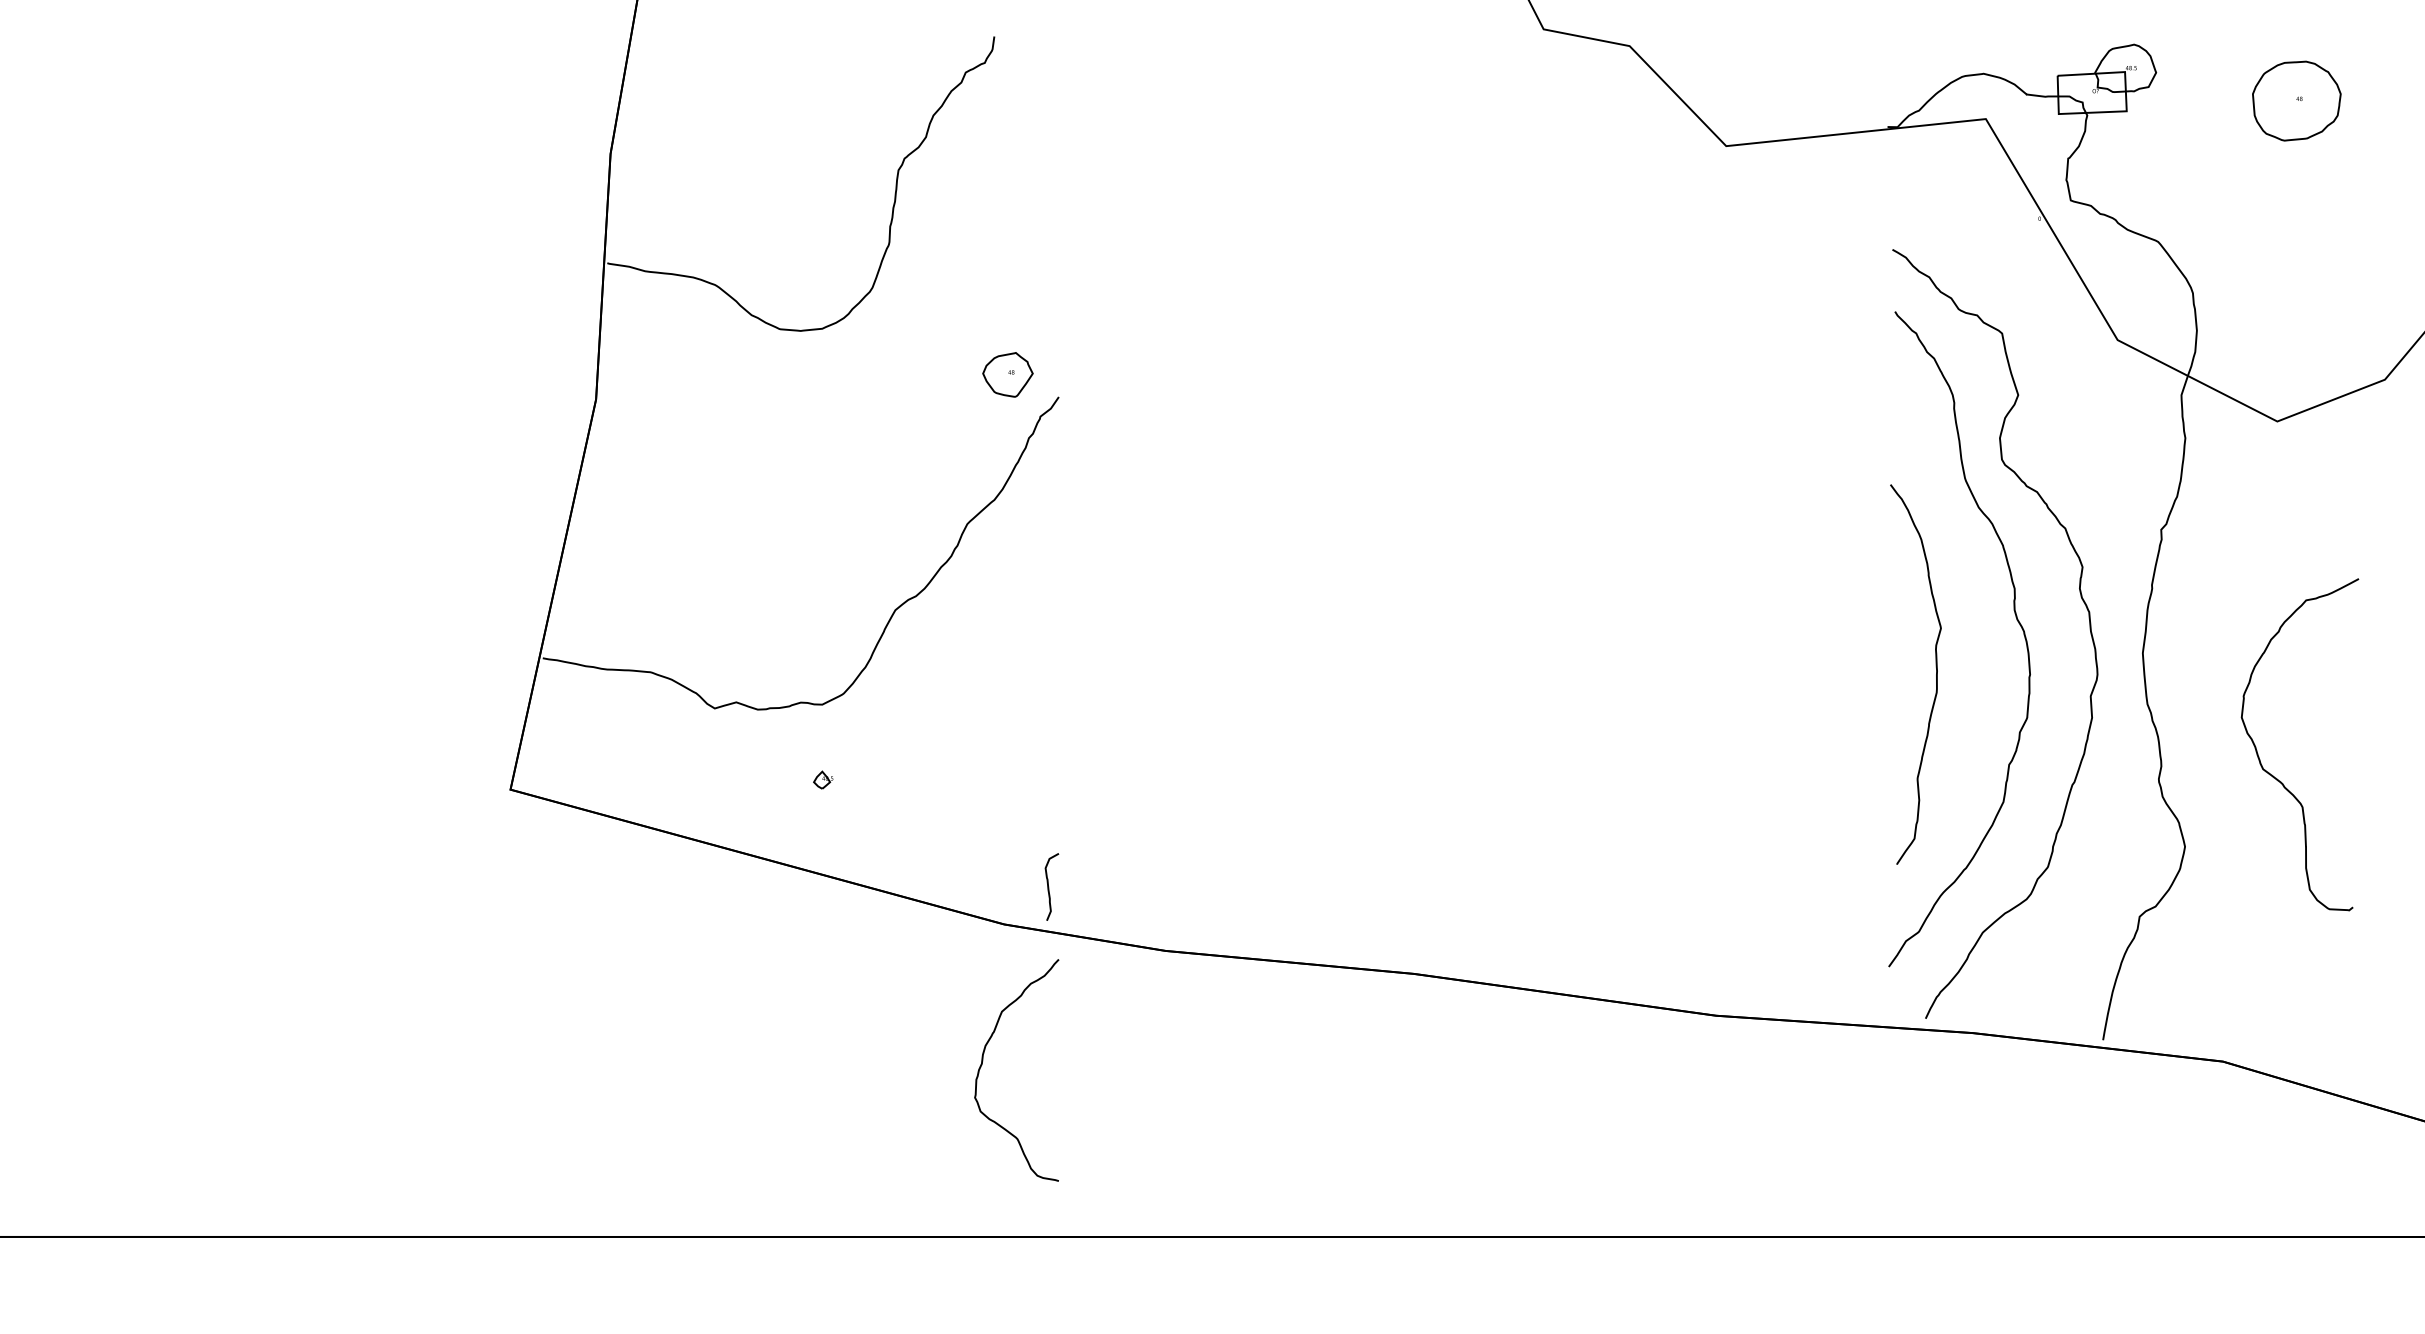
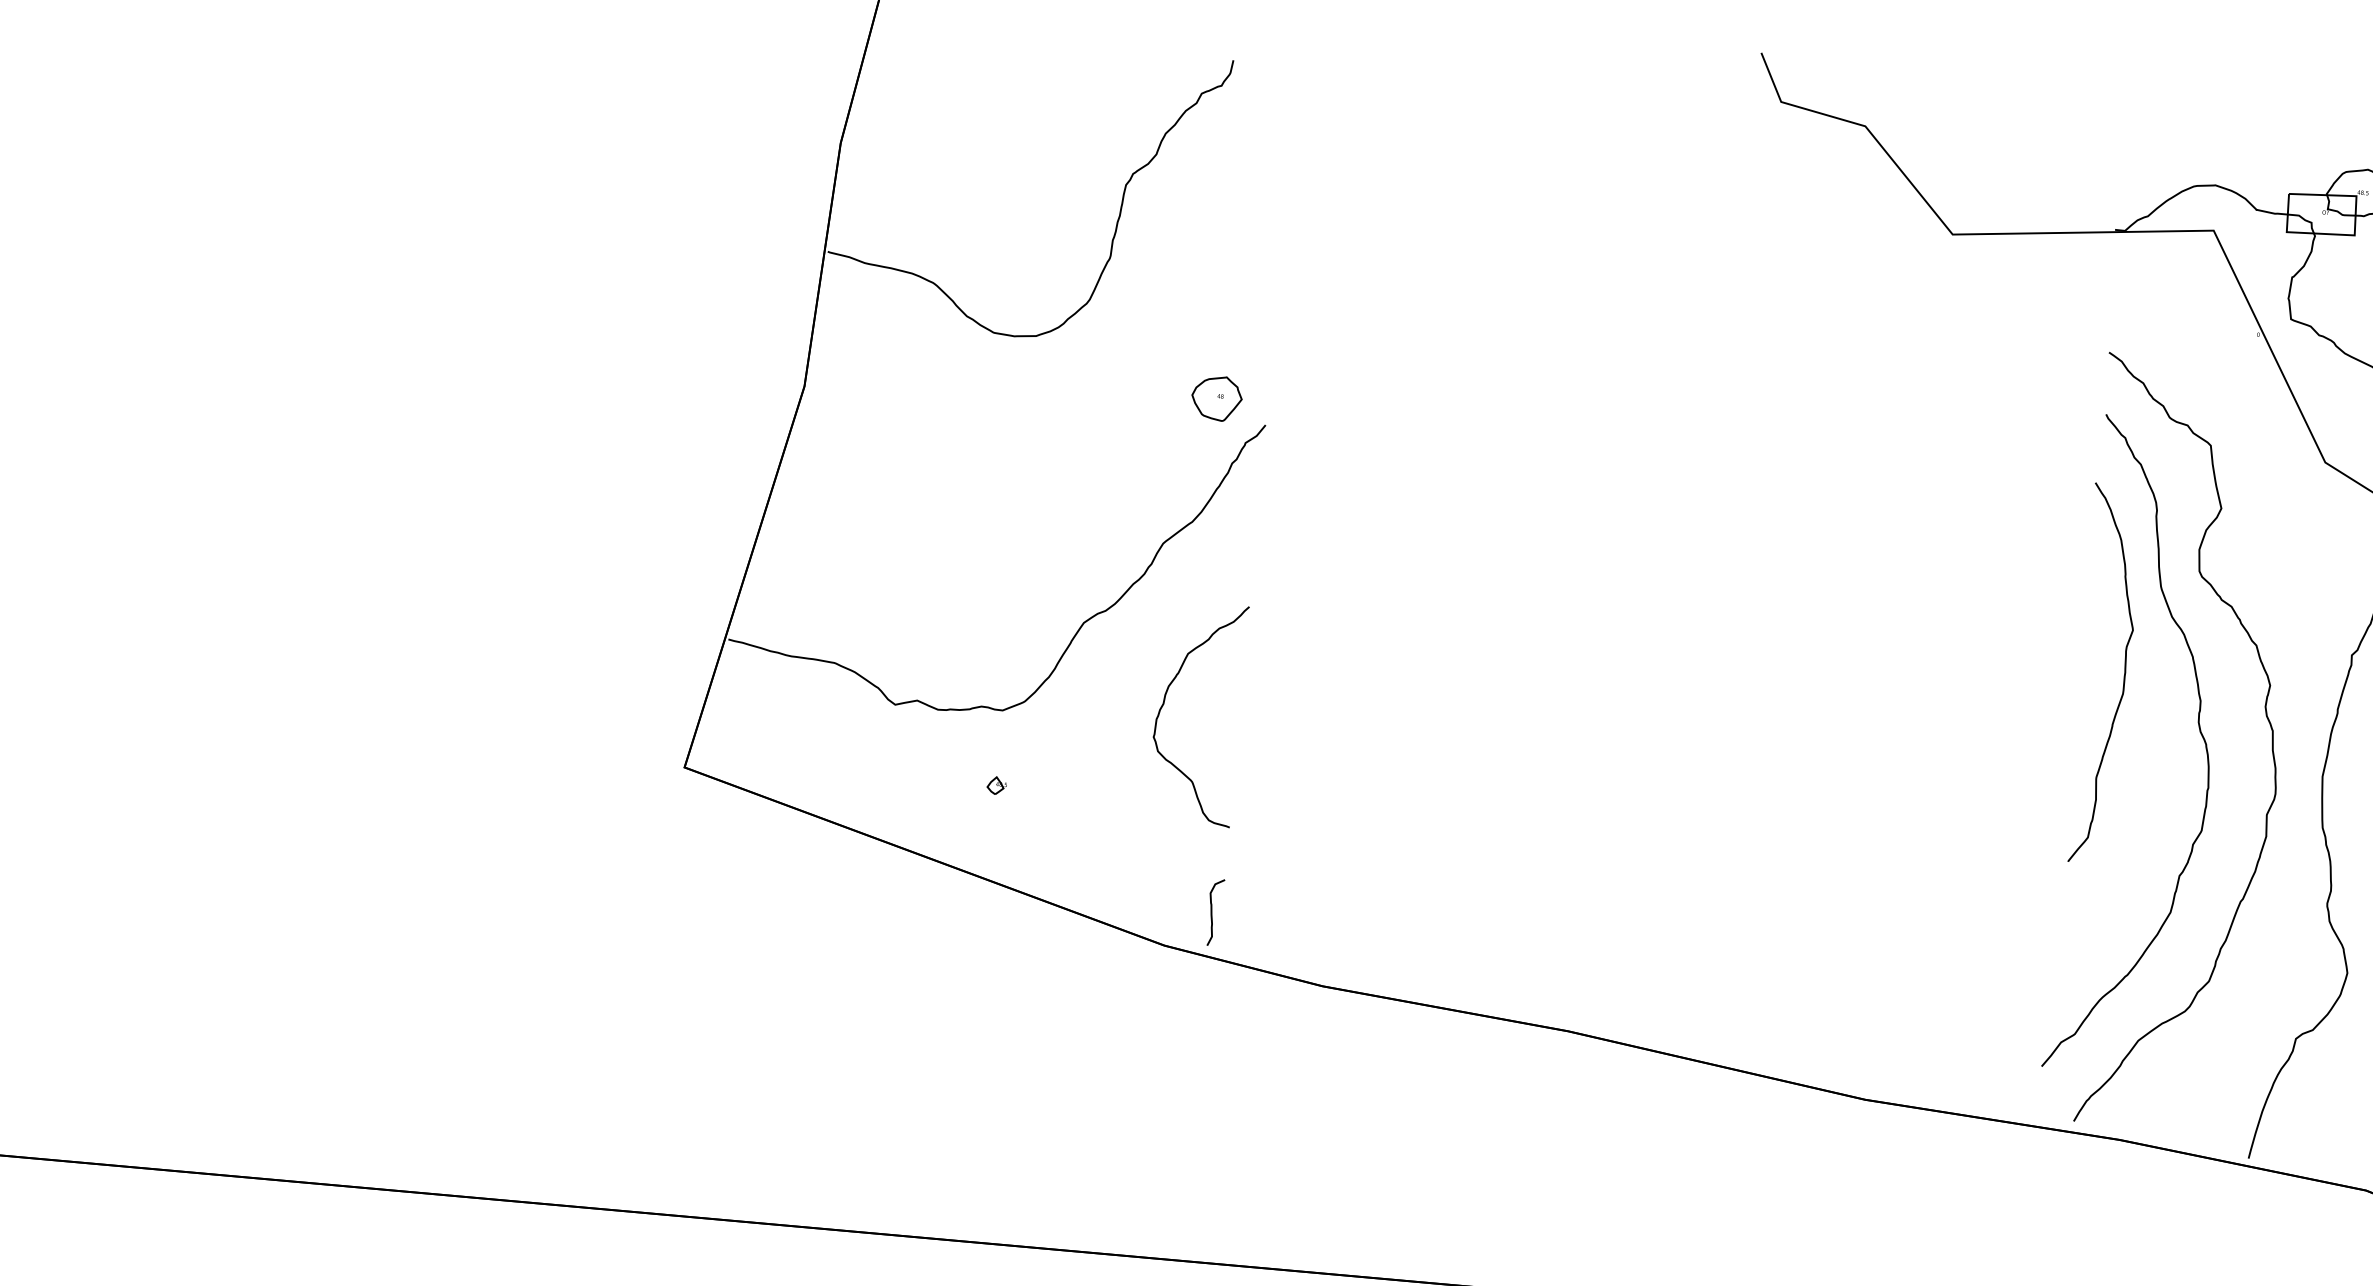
curve: (1936, 674) -> (2124, 675), moved
curve: (983, 1061) -> (1165, 701), moved

